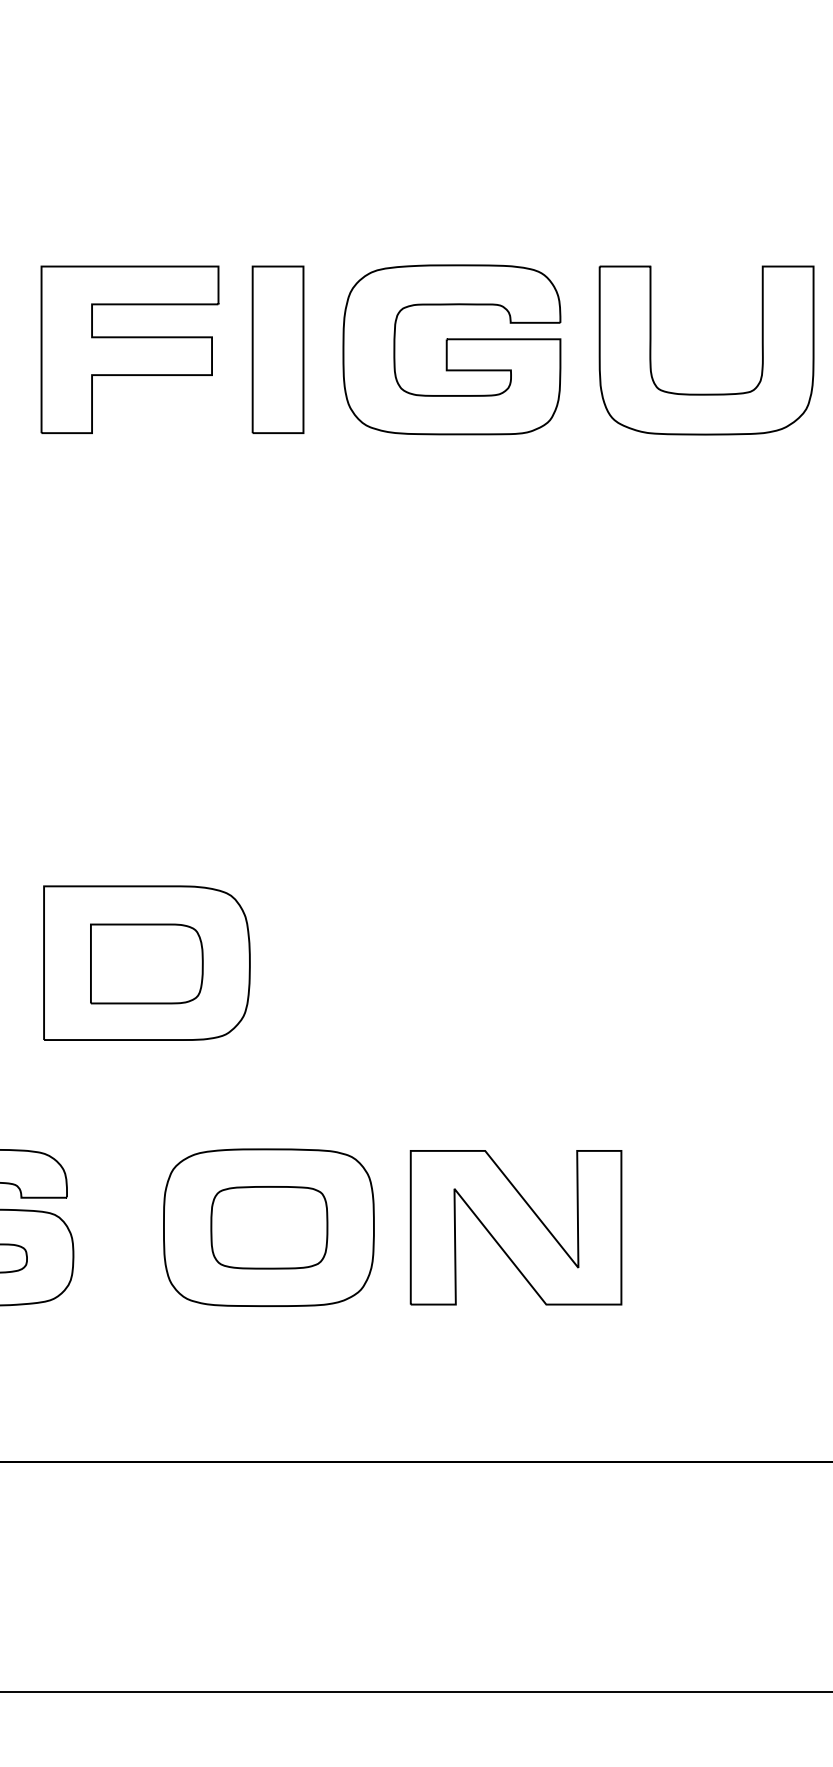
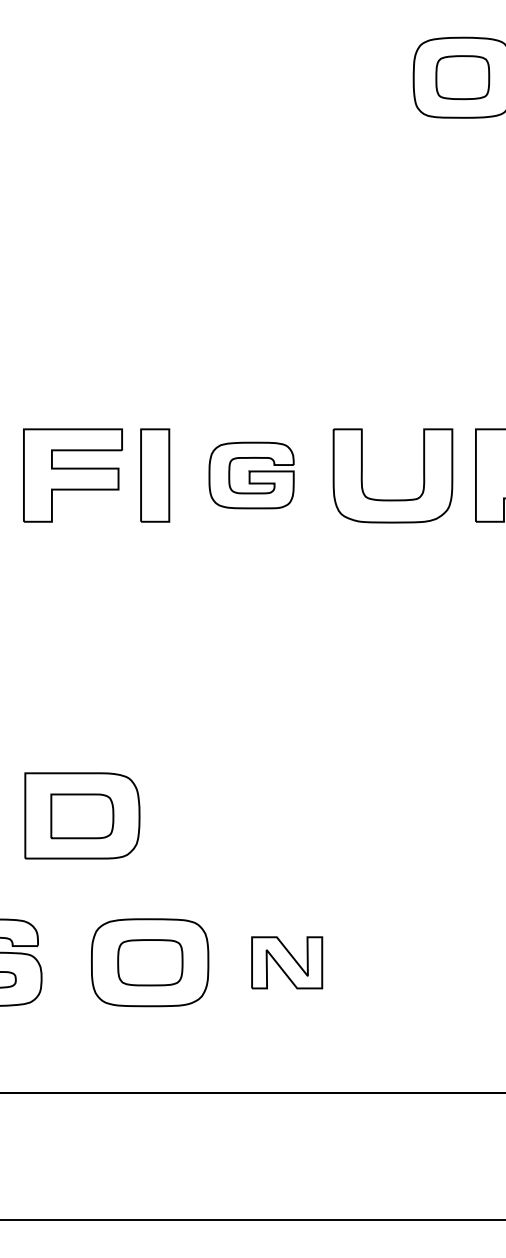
part: (451, 349) -> (251, 475), size x0.7
part: (514, 1227) -> (286, 962), size x0.6

